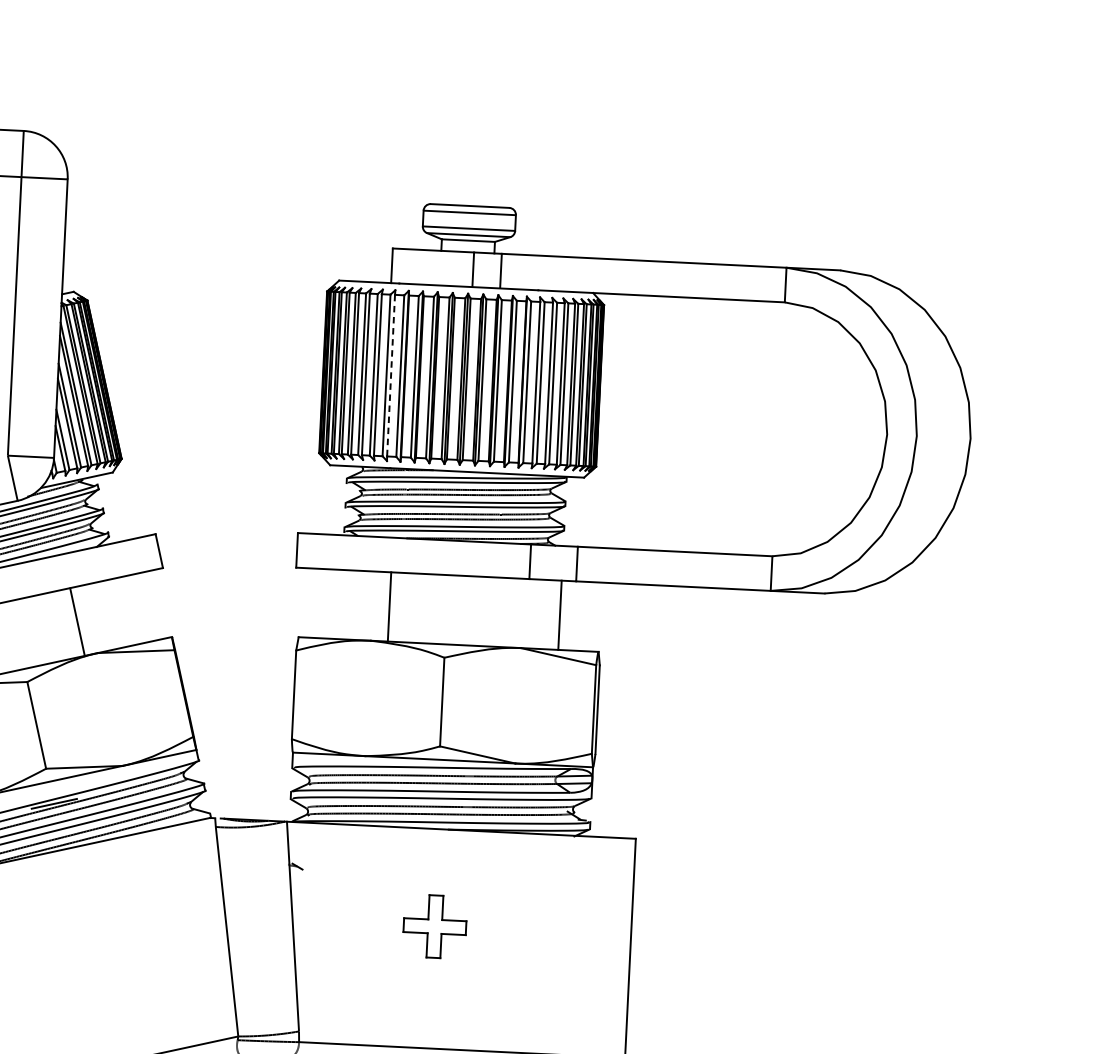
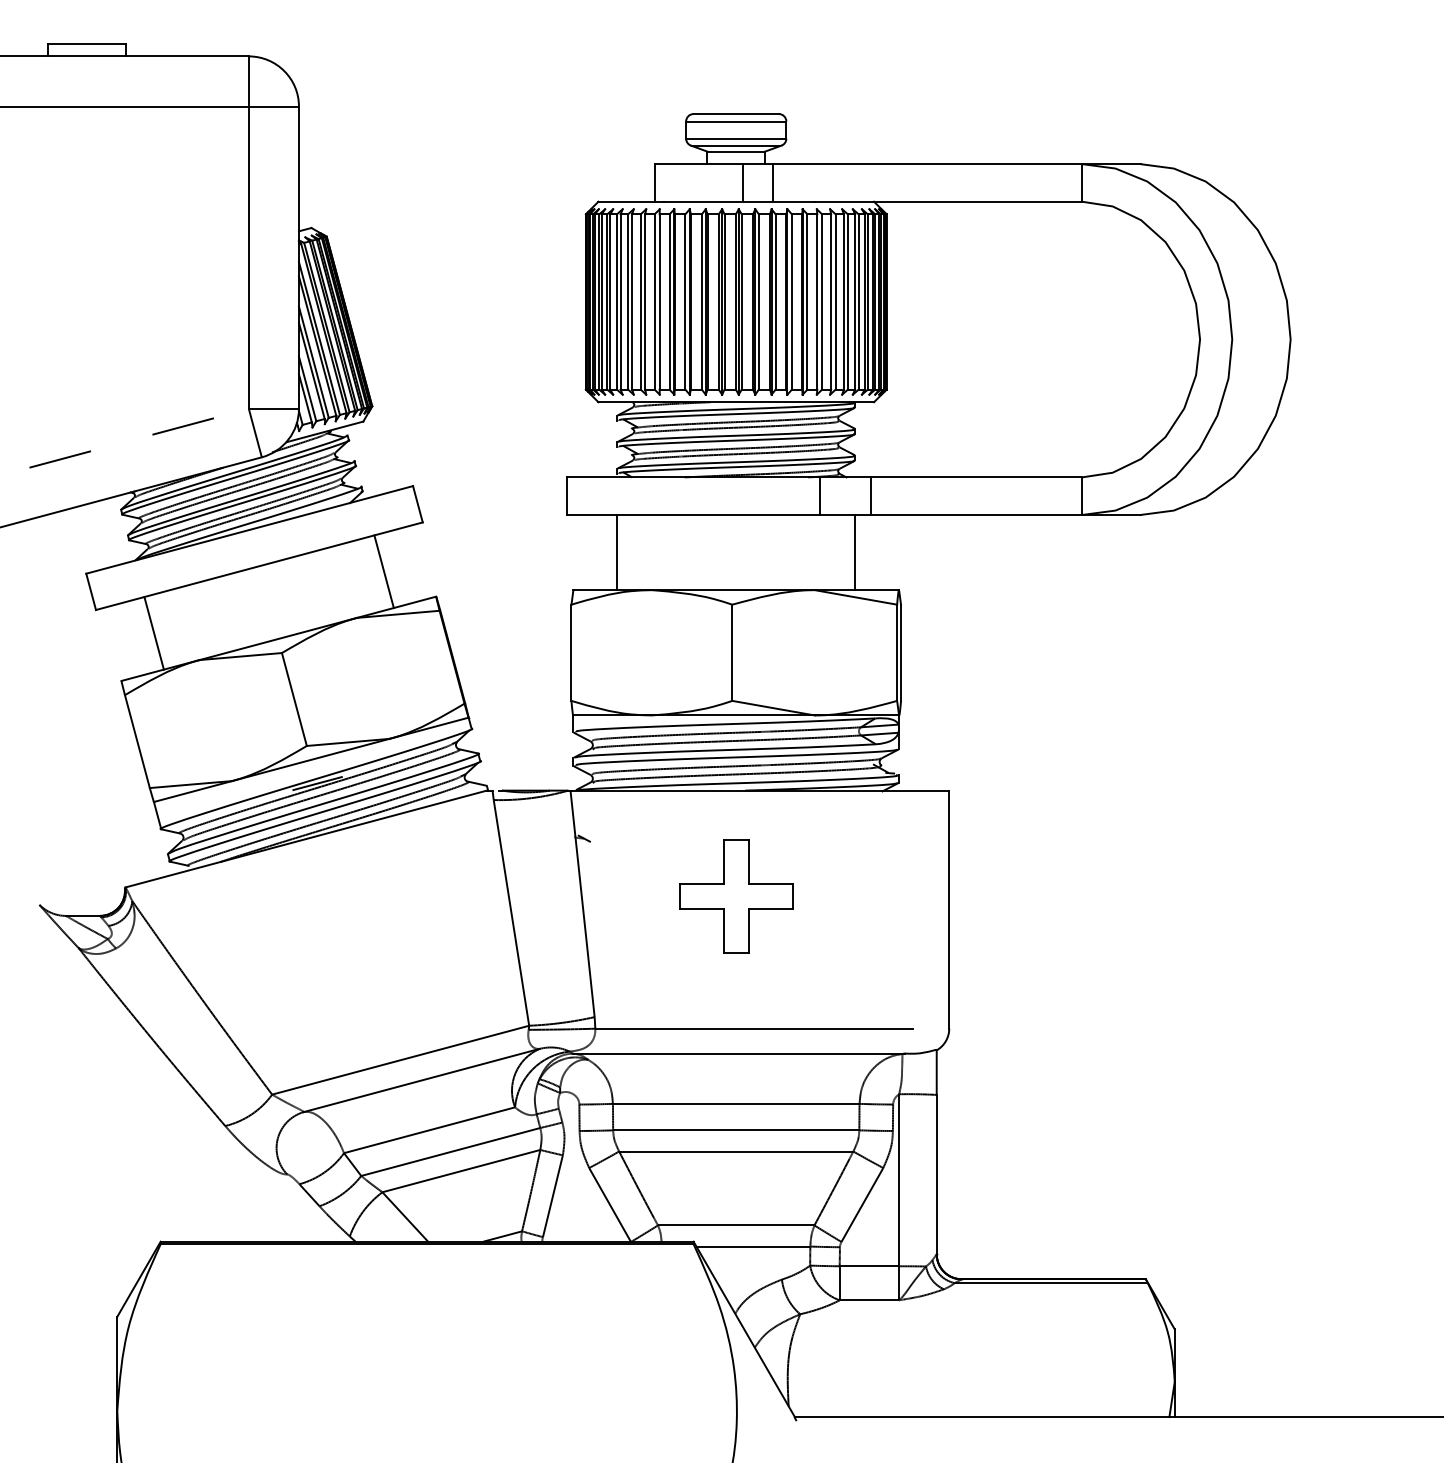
line: (390, 375) -> (659, 301), dashed -> solid
line: (389, 606) -> (617, 552), moved
line: (76, 622) -> (383, 571), moved
part: (435, 926) -> (736, 896), size x1.67

